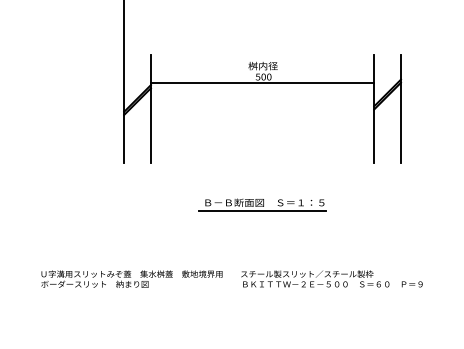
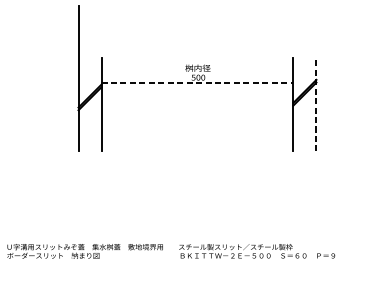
line: (262, 83) -> (197, 83), solid -> dashed
line: (401, 108) -> (316, 104), solid -> dashed
part: (262, 204) -> (197, 187), removed

